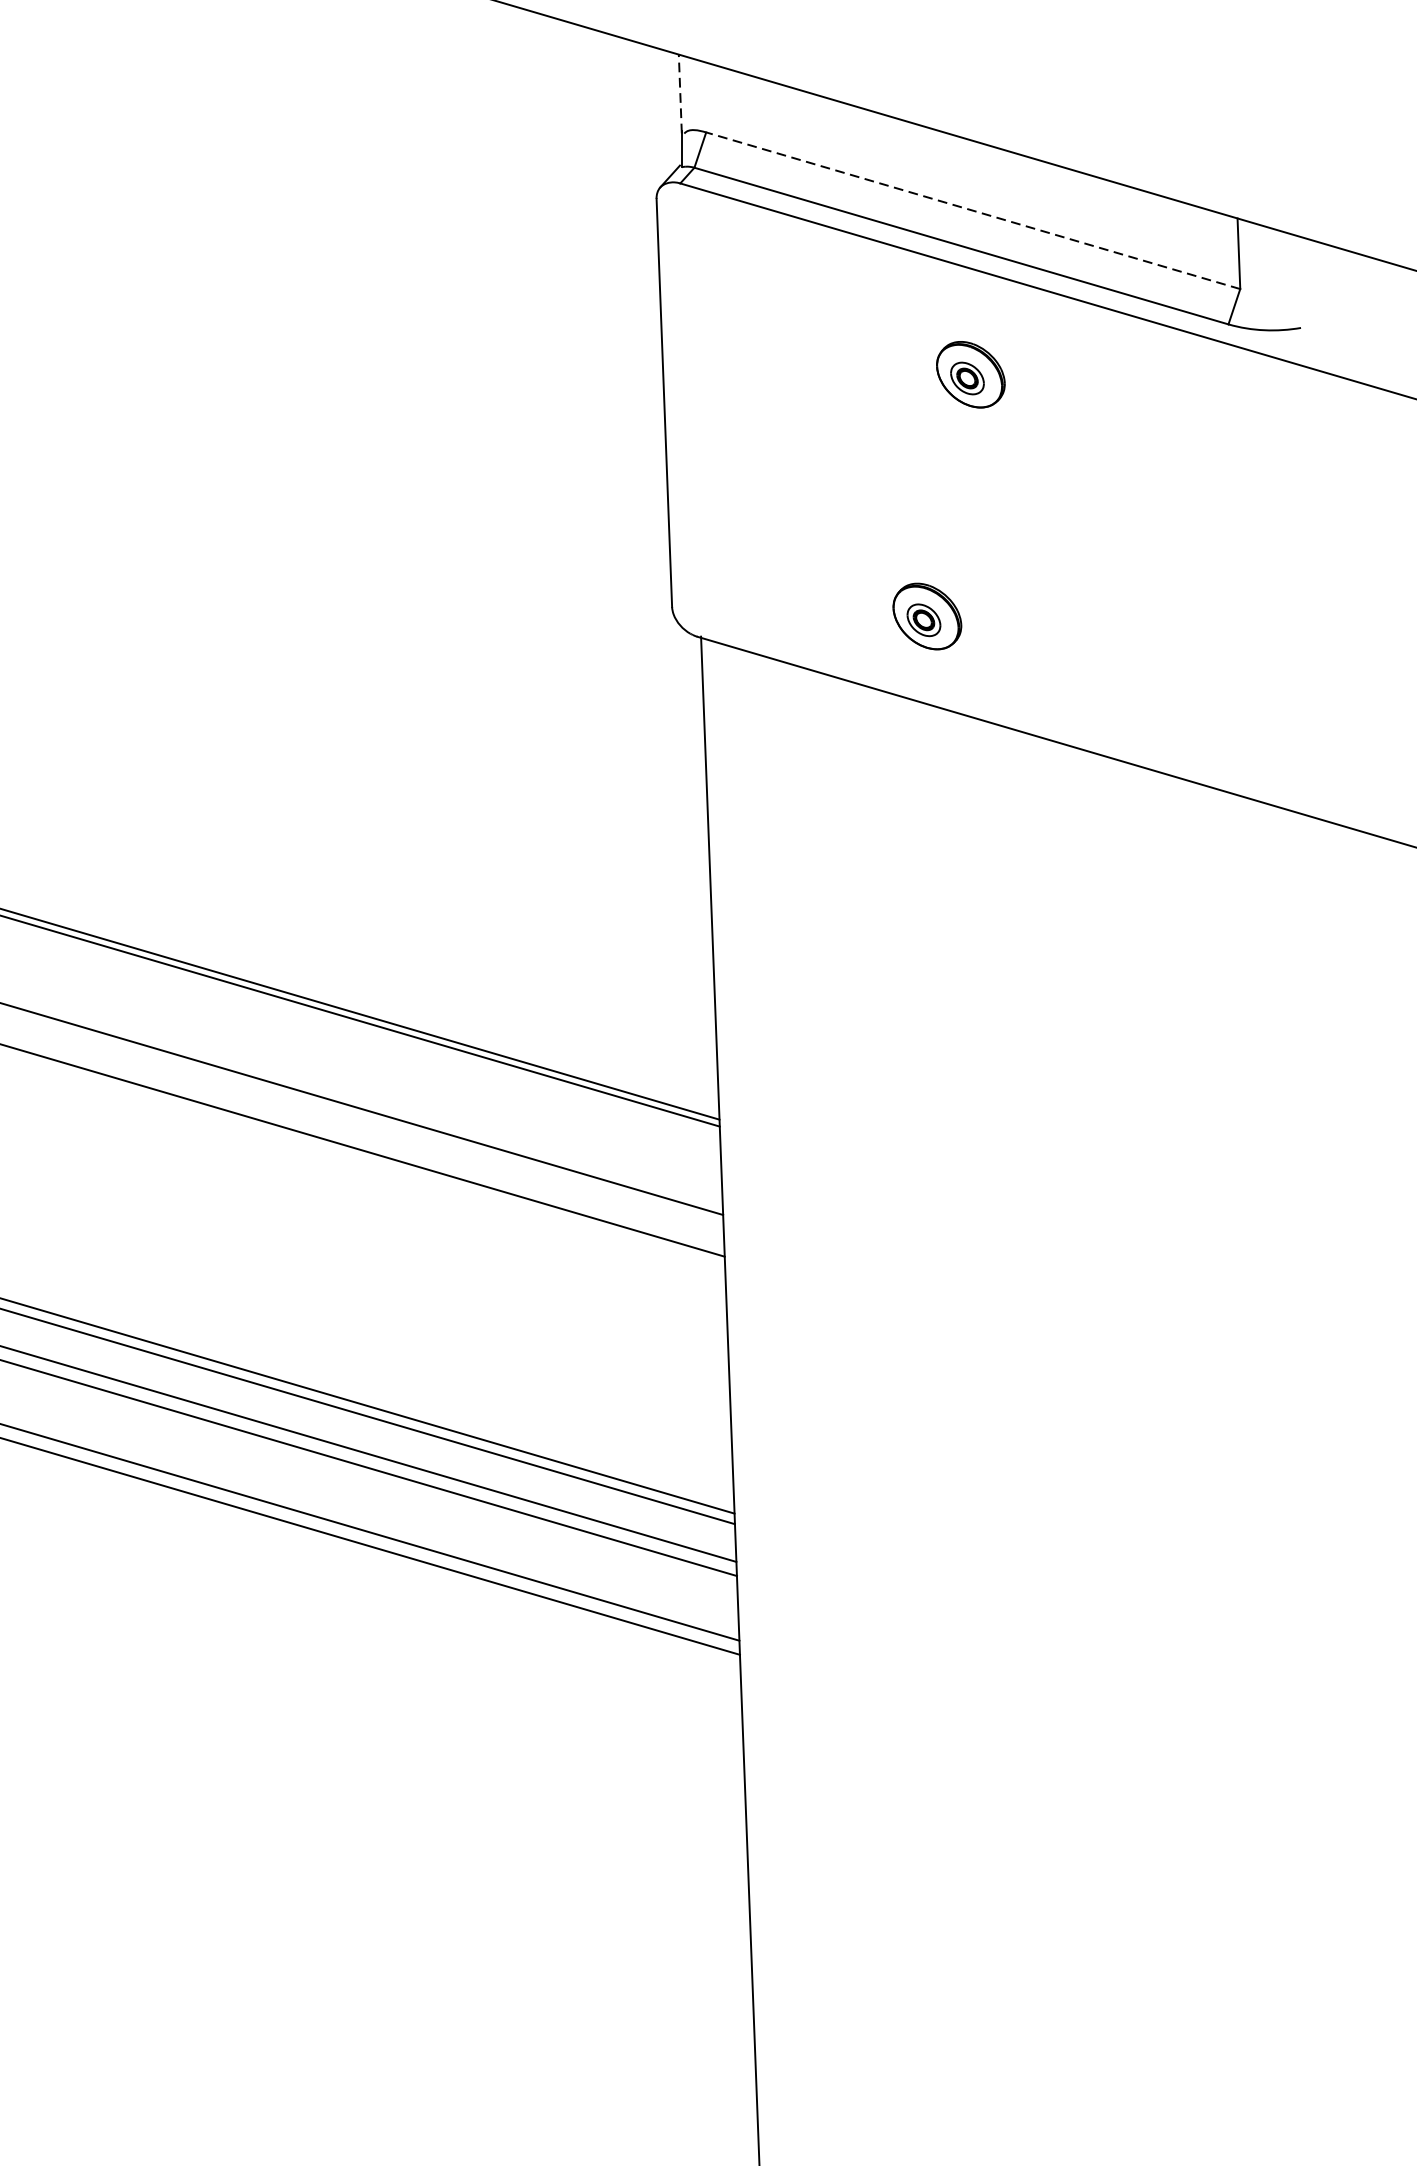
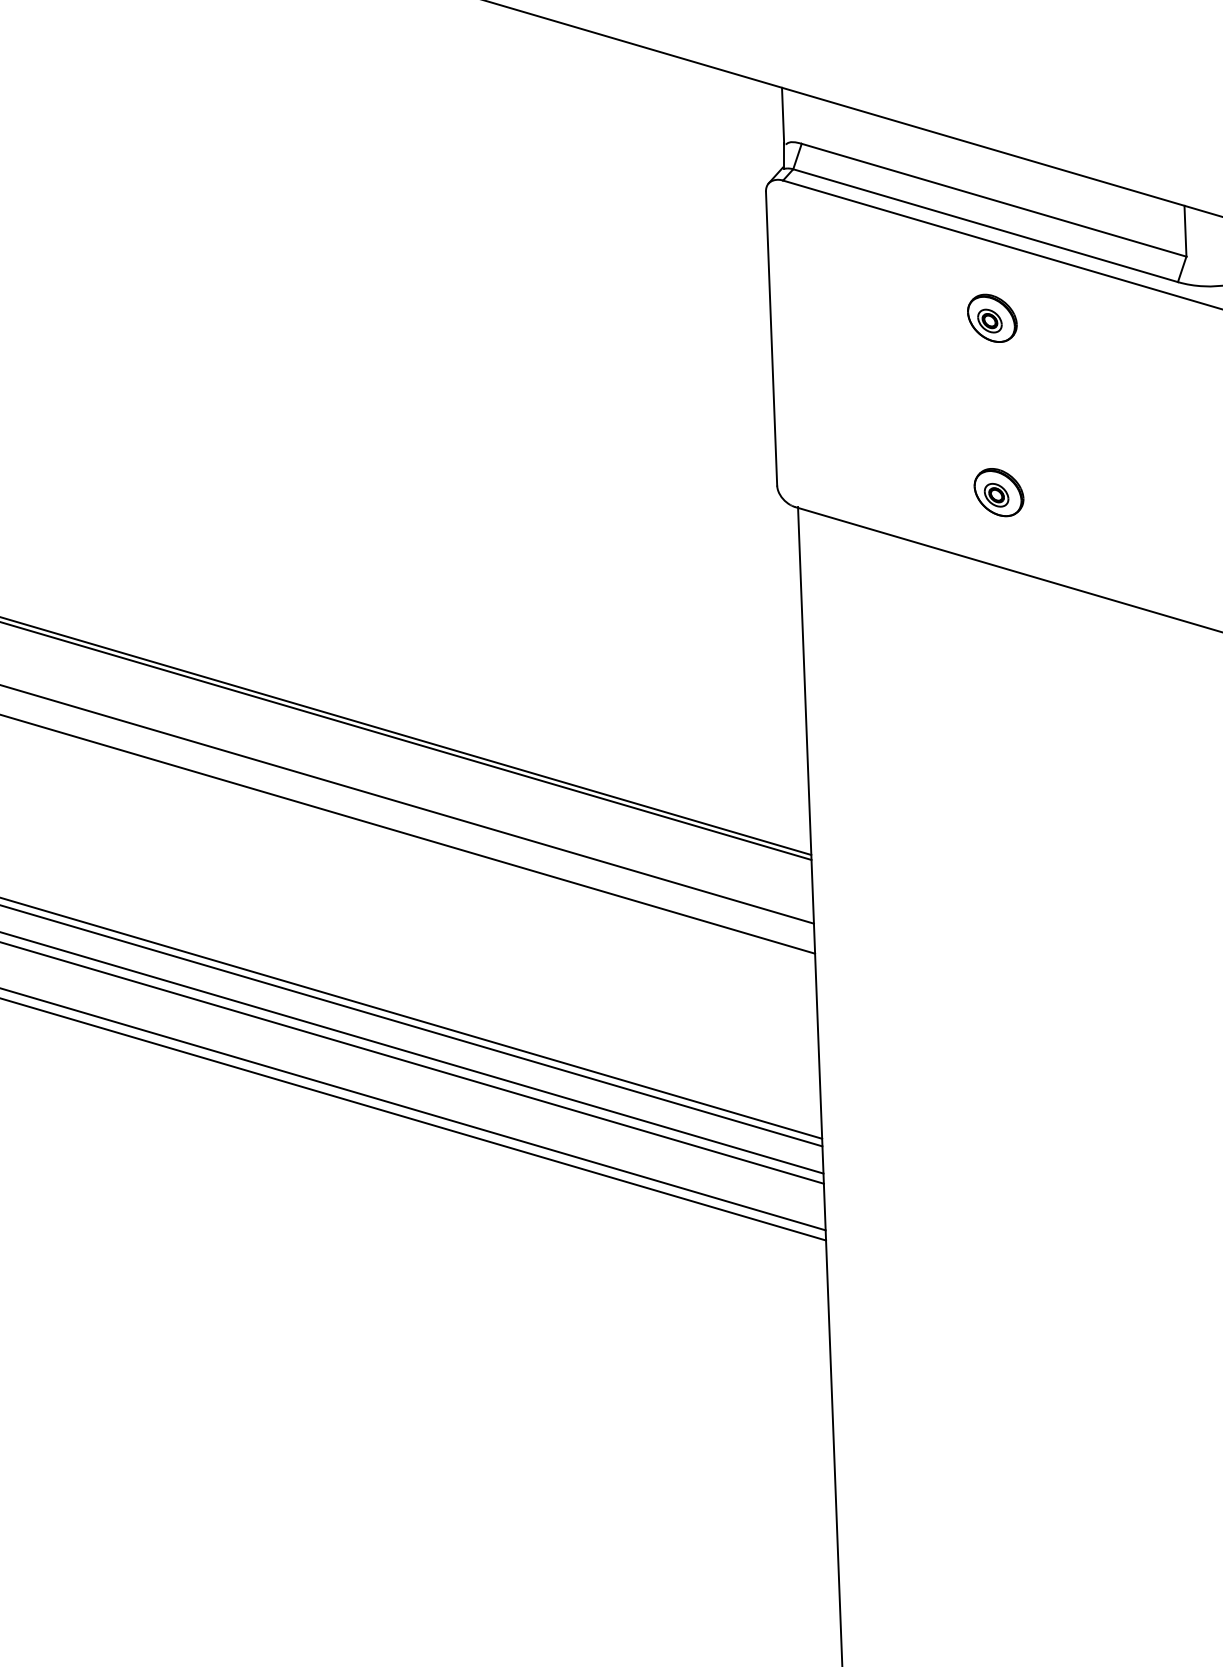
line: (680, 93) -> (783, 115), dashed -> solid
line: (972, 211) -> (993, 200), dashed -> solid
part: (926, 616) -> (998, 492), moved

